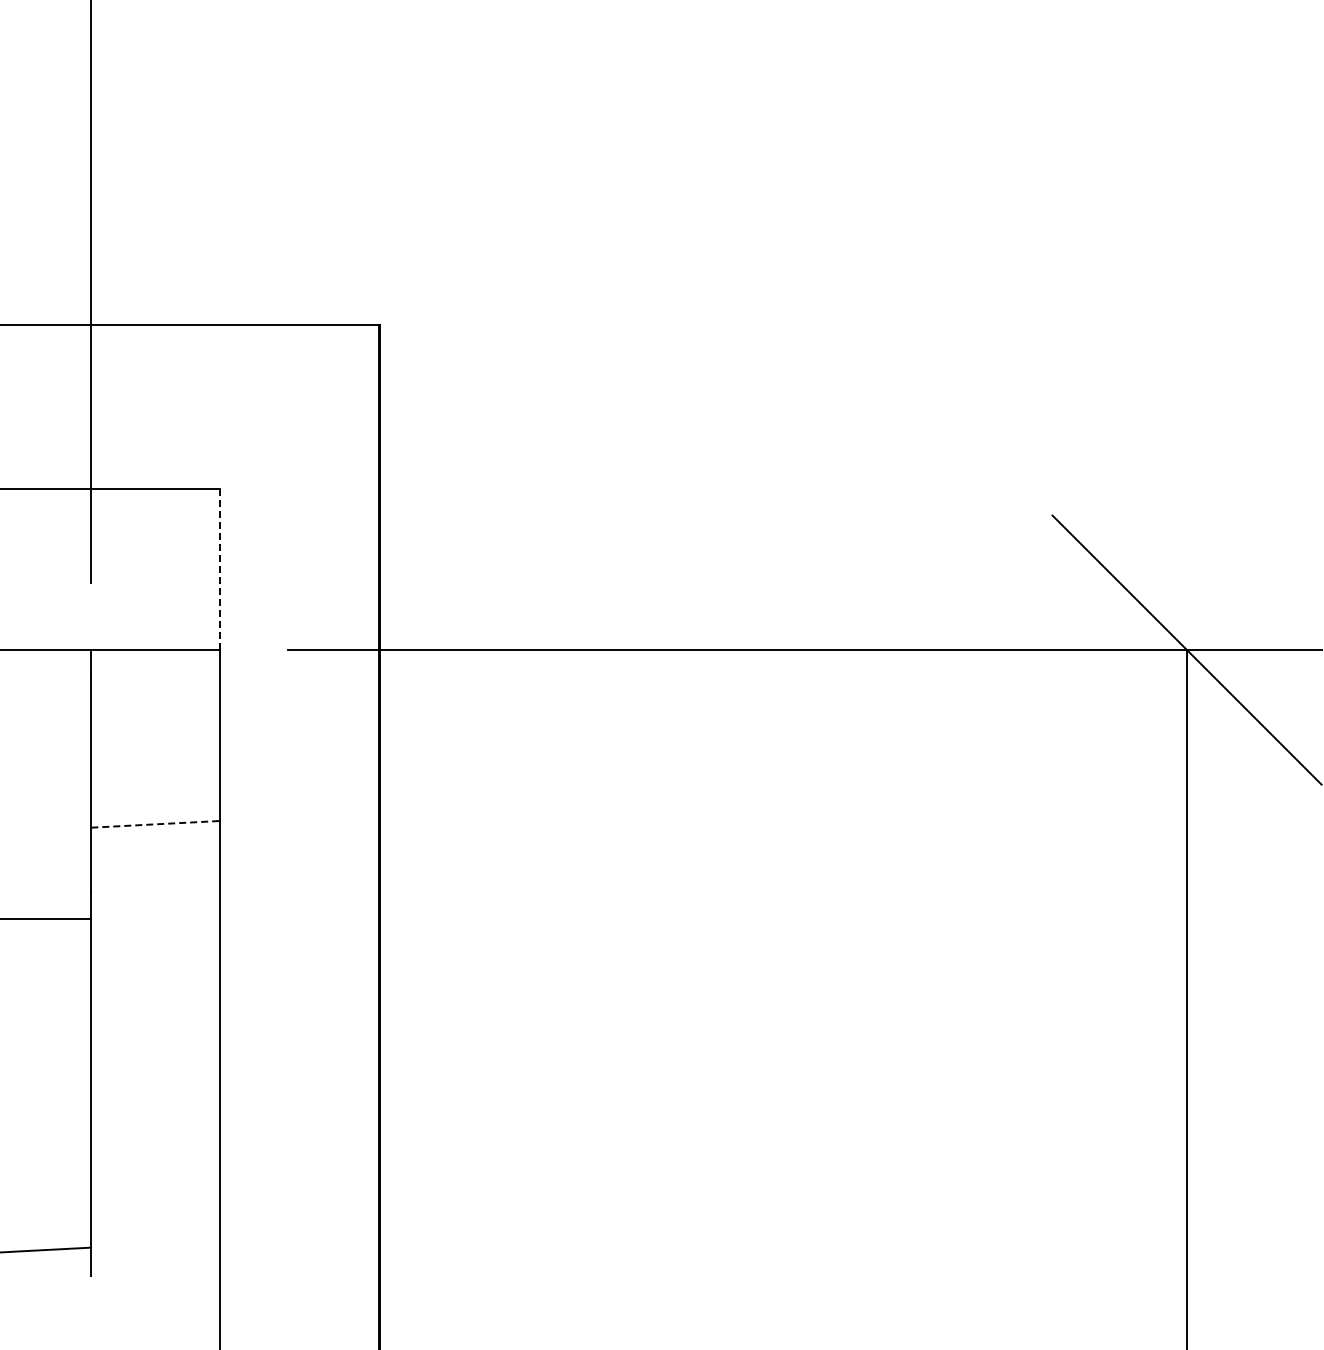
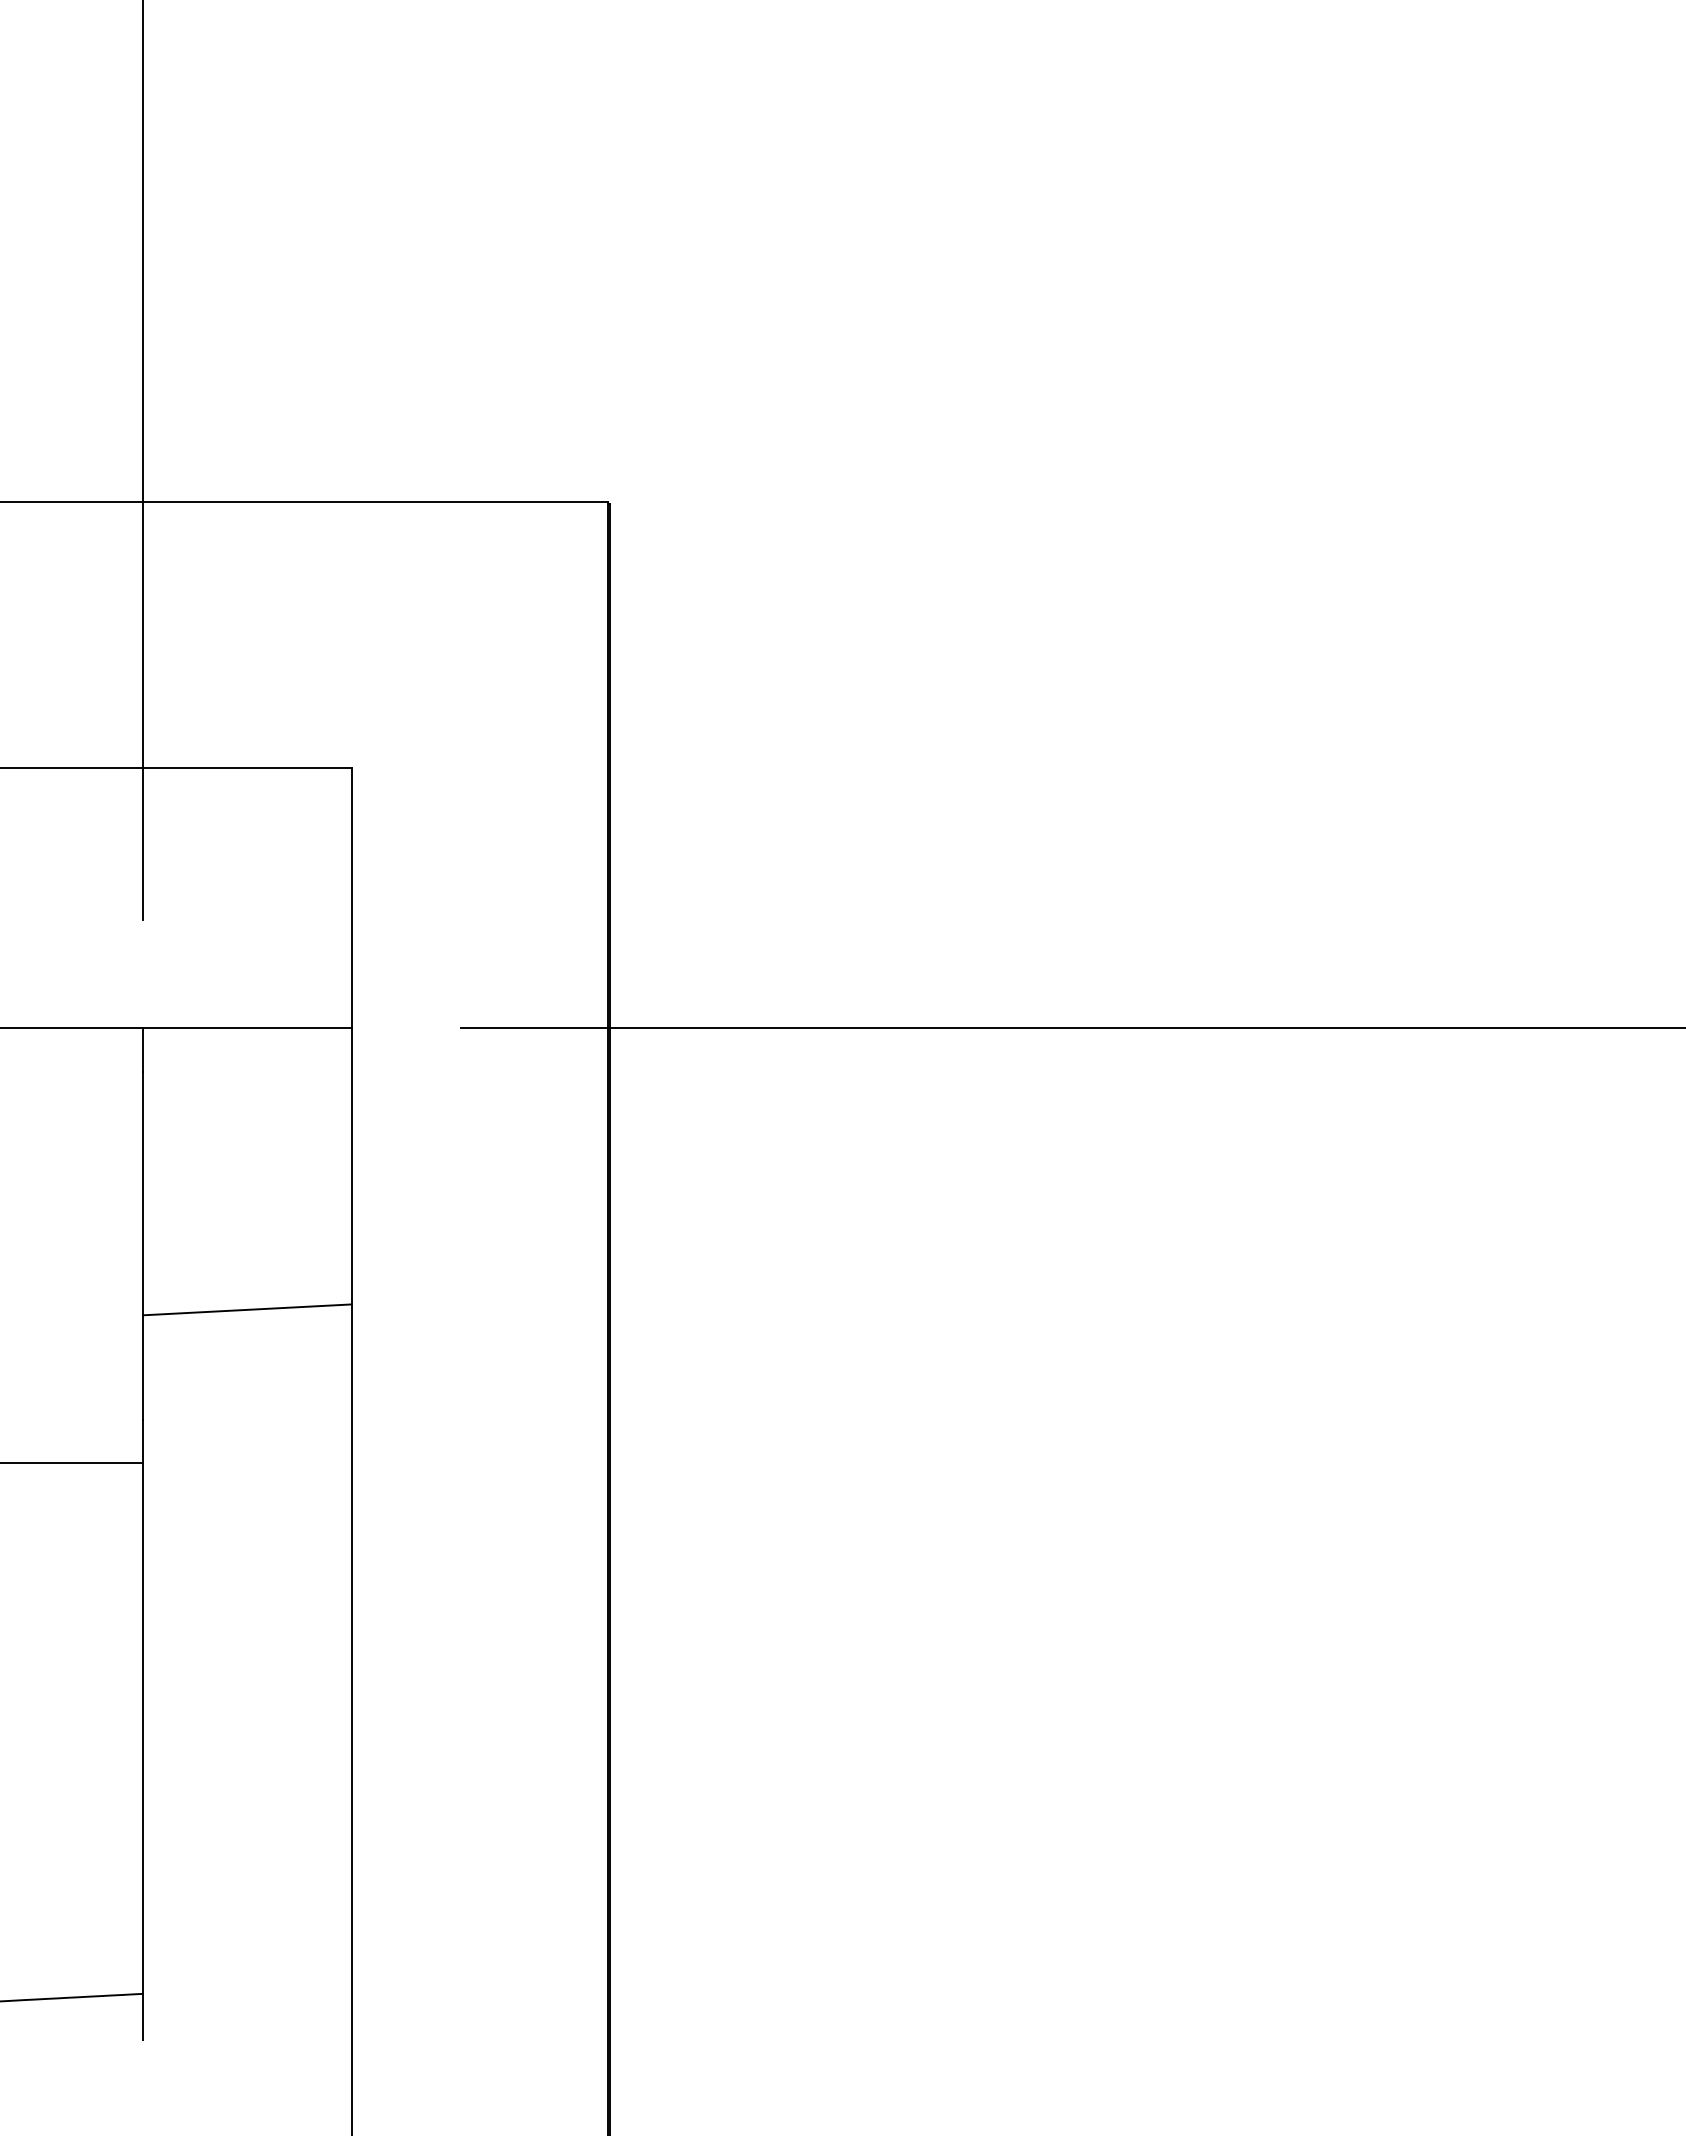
line: (220, 569) -> (352, 898), dashed -> solid
line: (155, 824) -> (247, 1310), dashed -> solid

